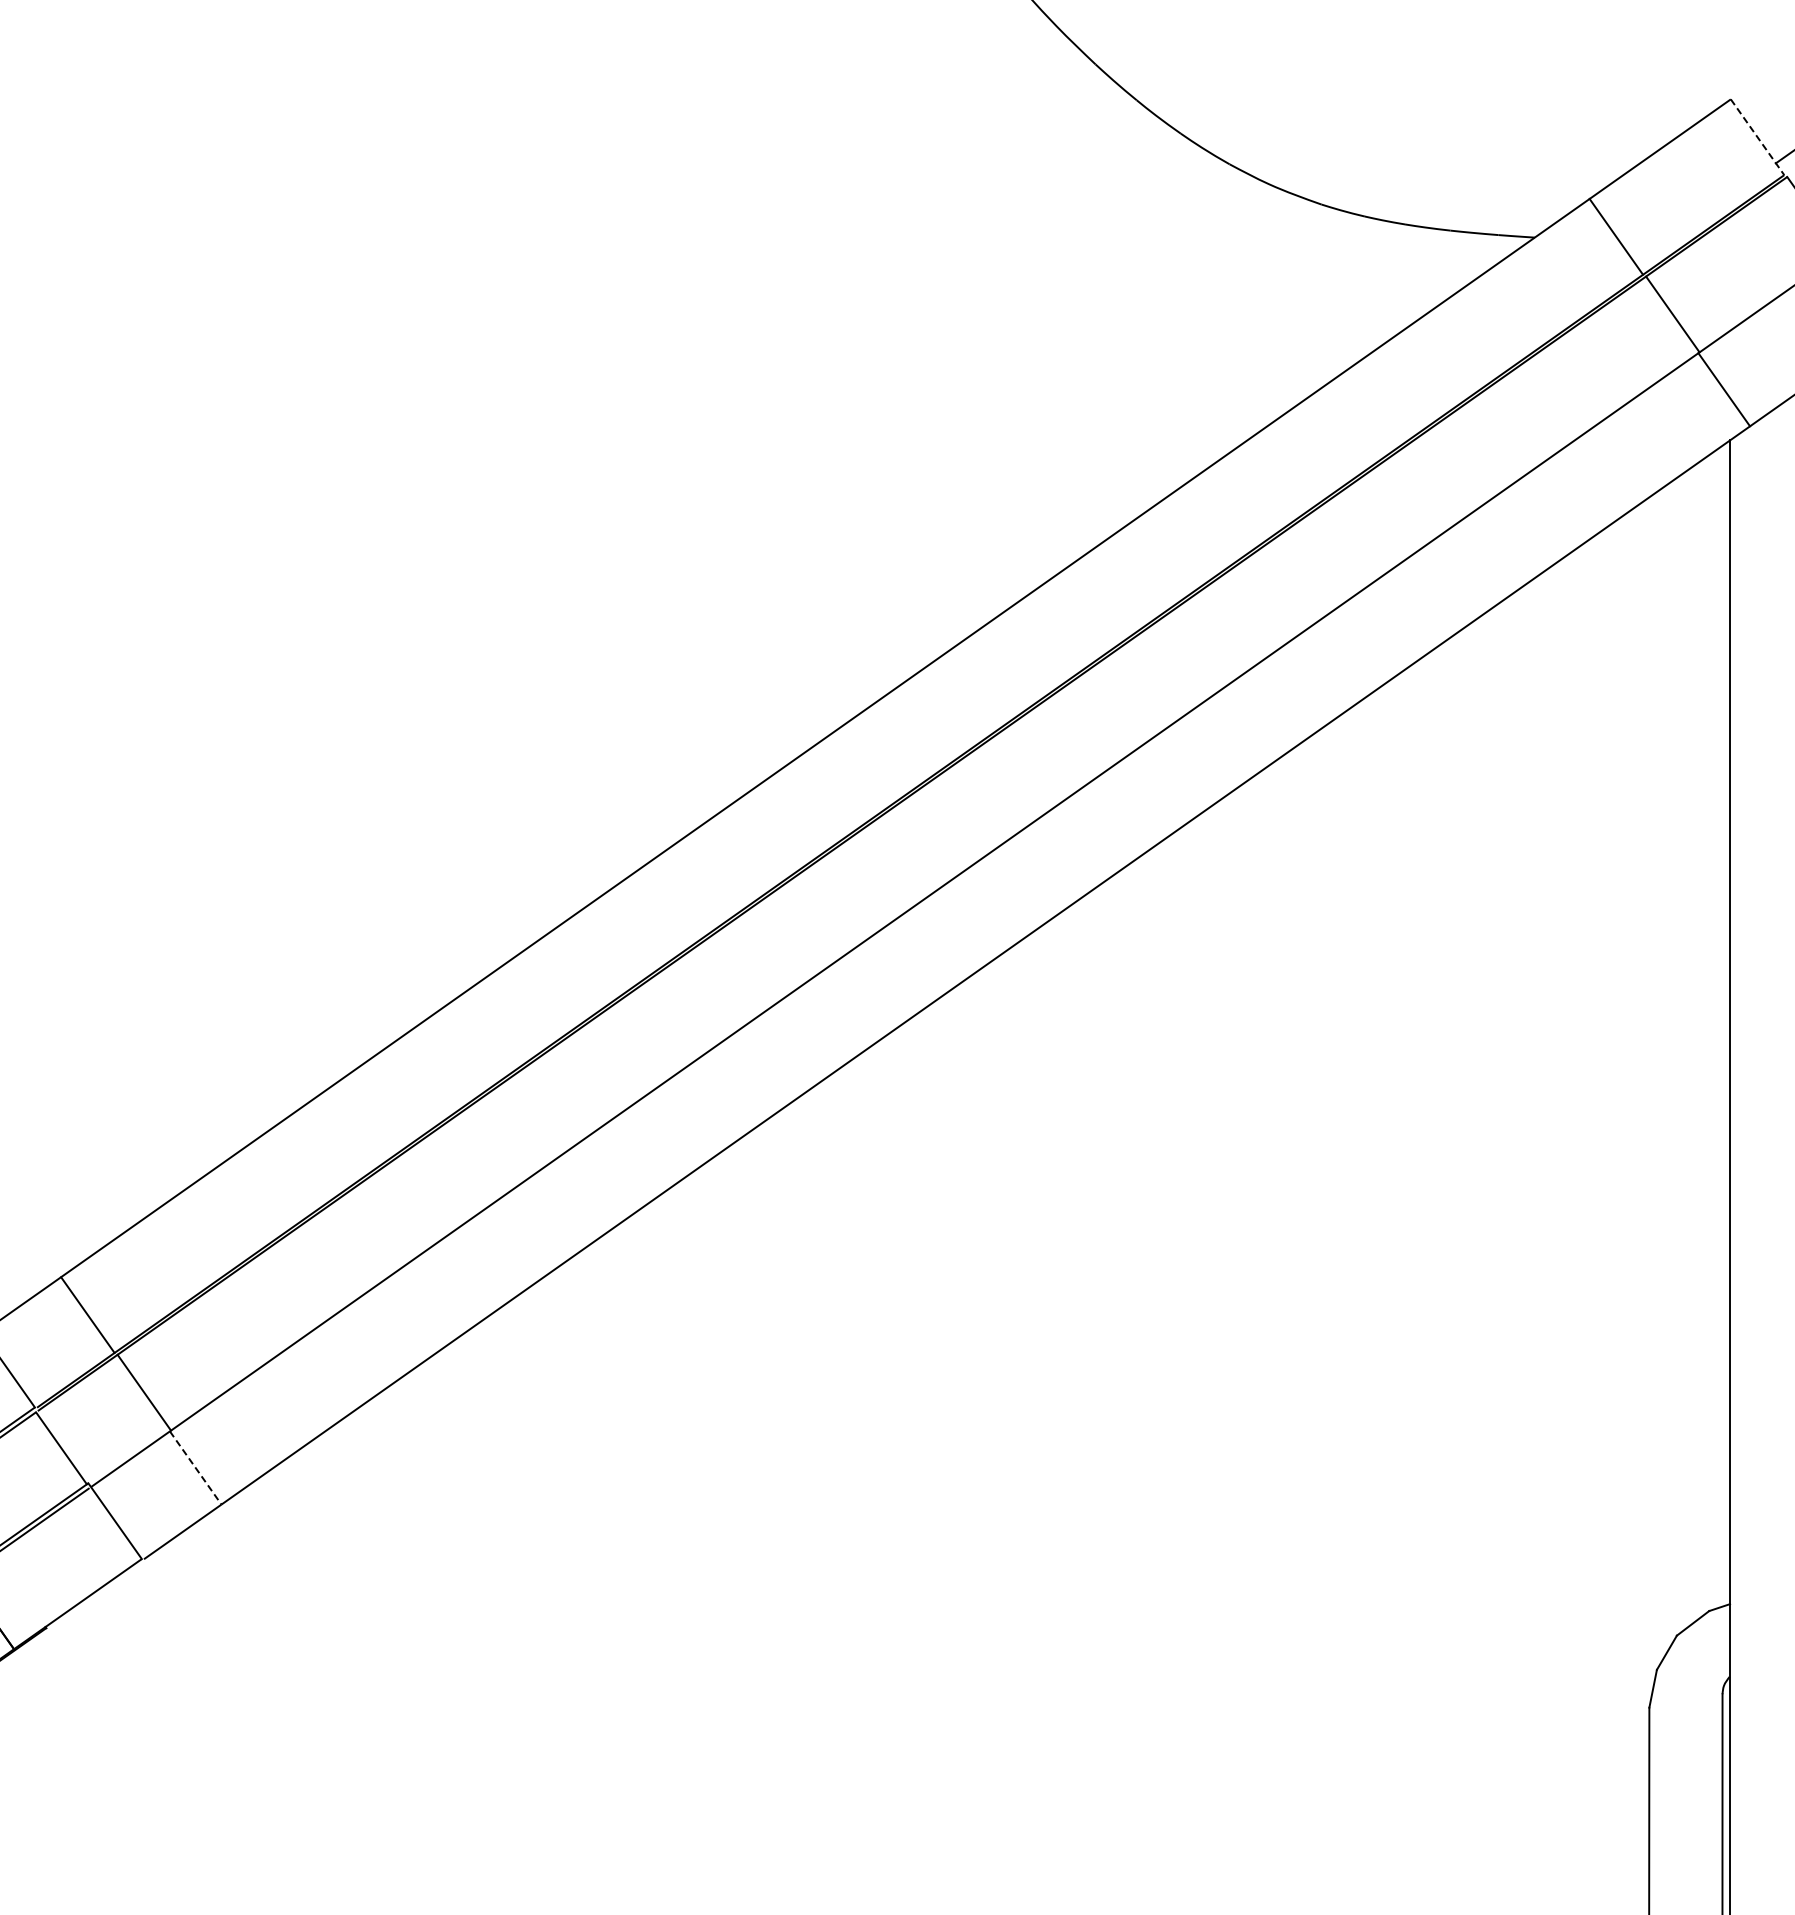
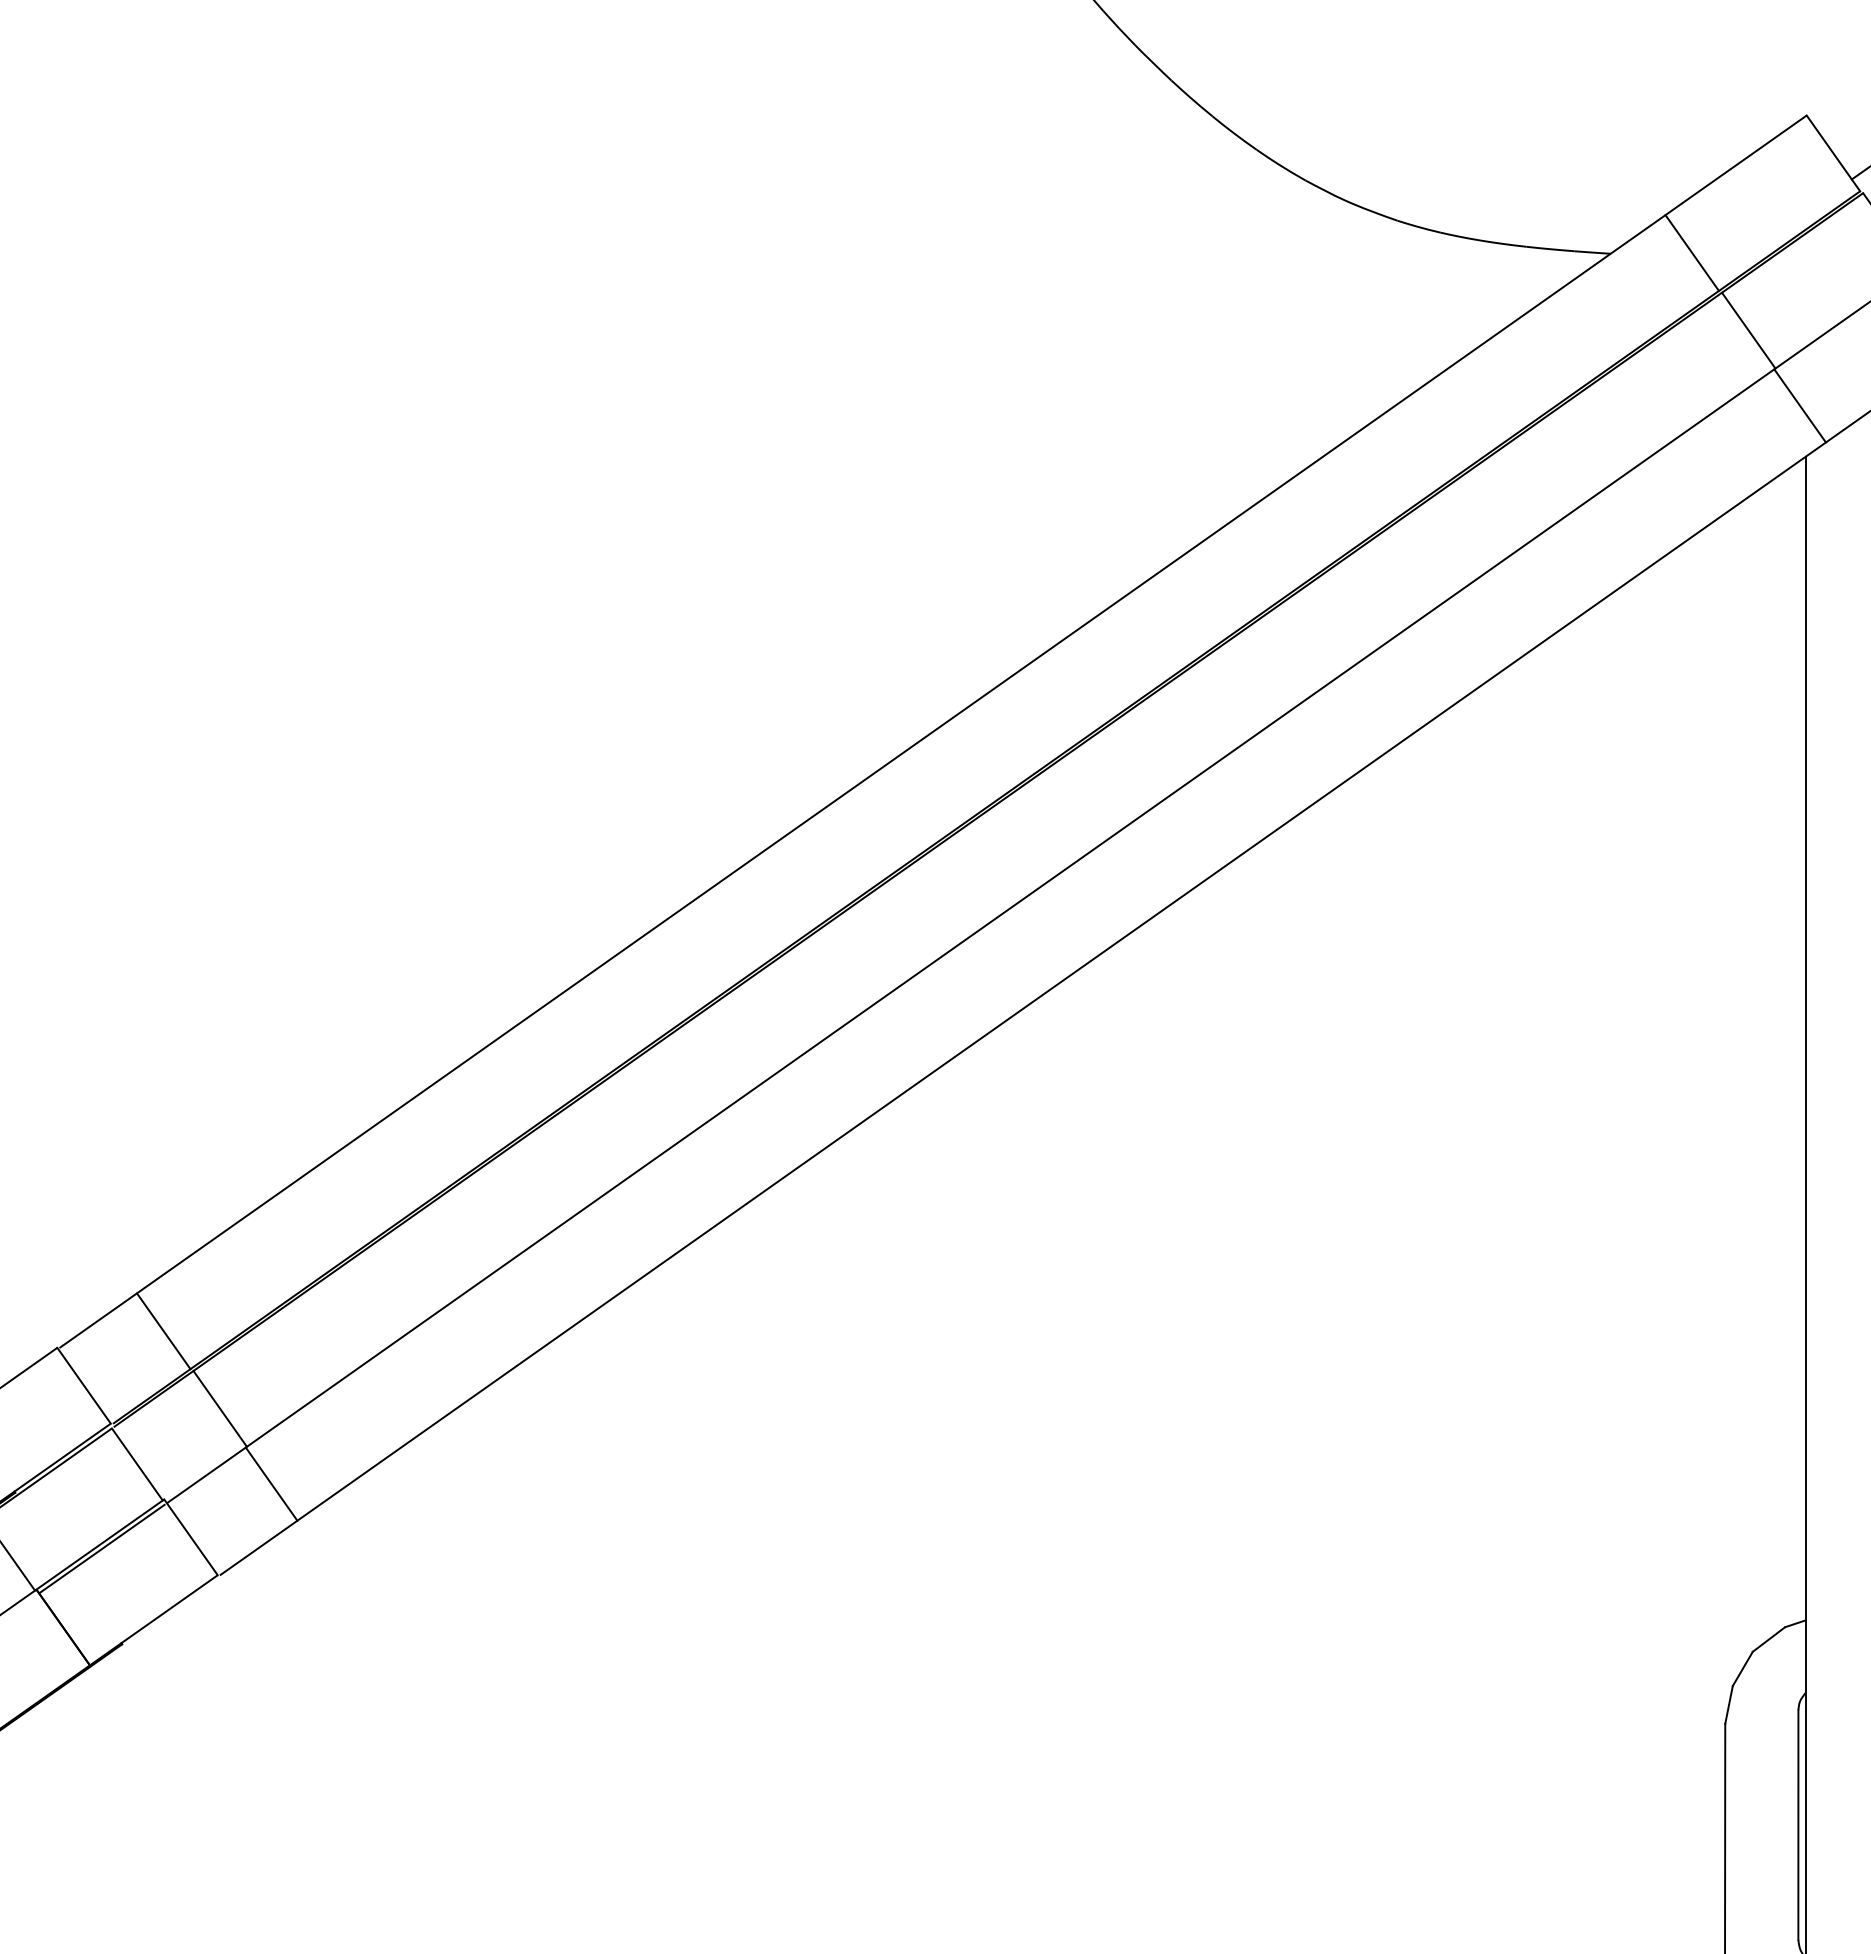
line: (1757, 137) -> (1833, 153), dashed -> solid
line: (195, 1468) -> (271, 1484), dashed -> solid

